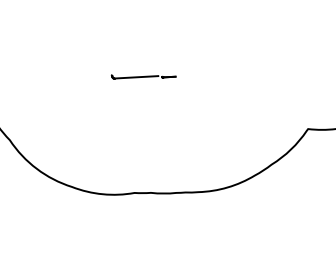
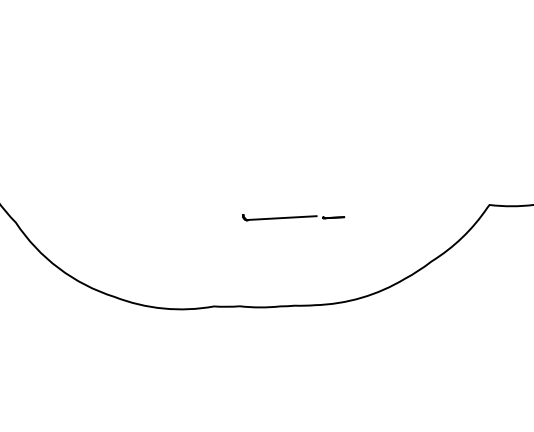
part: (143, 76) -> (293, 216), moved

